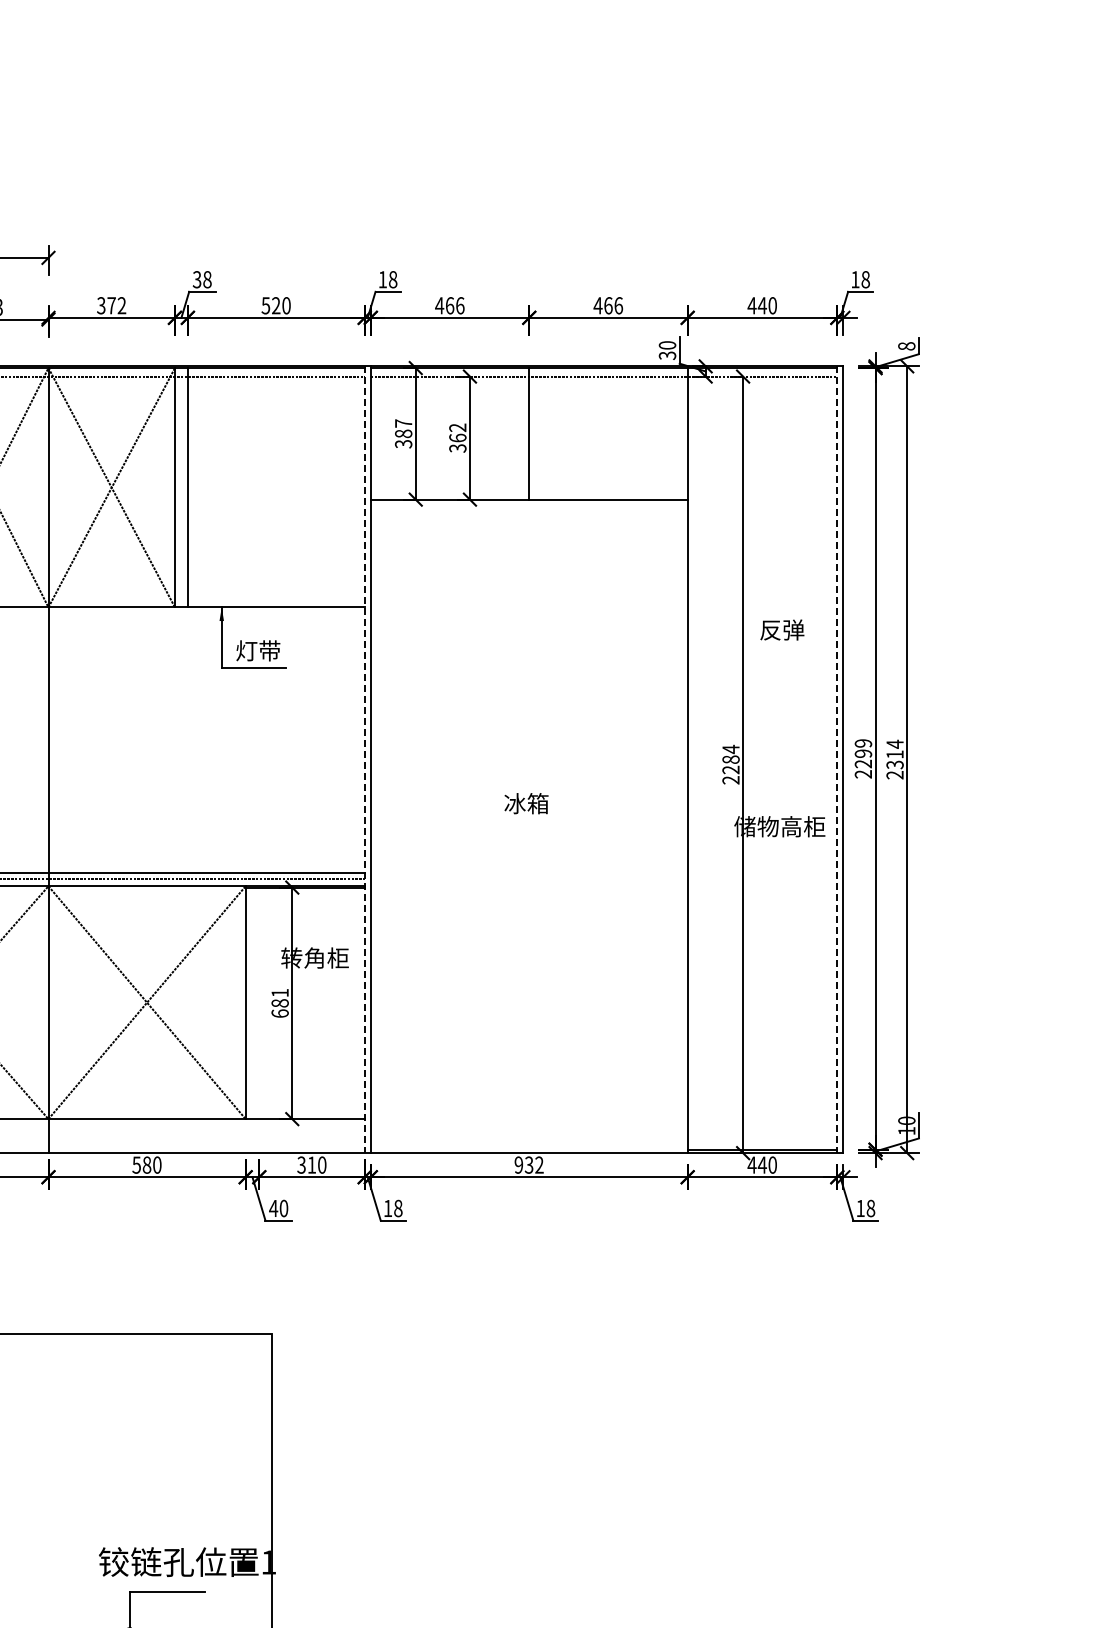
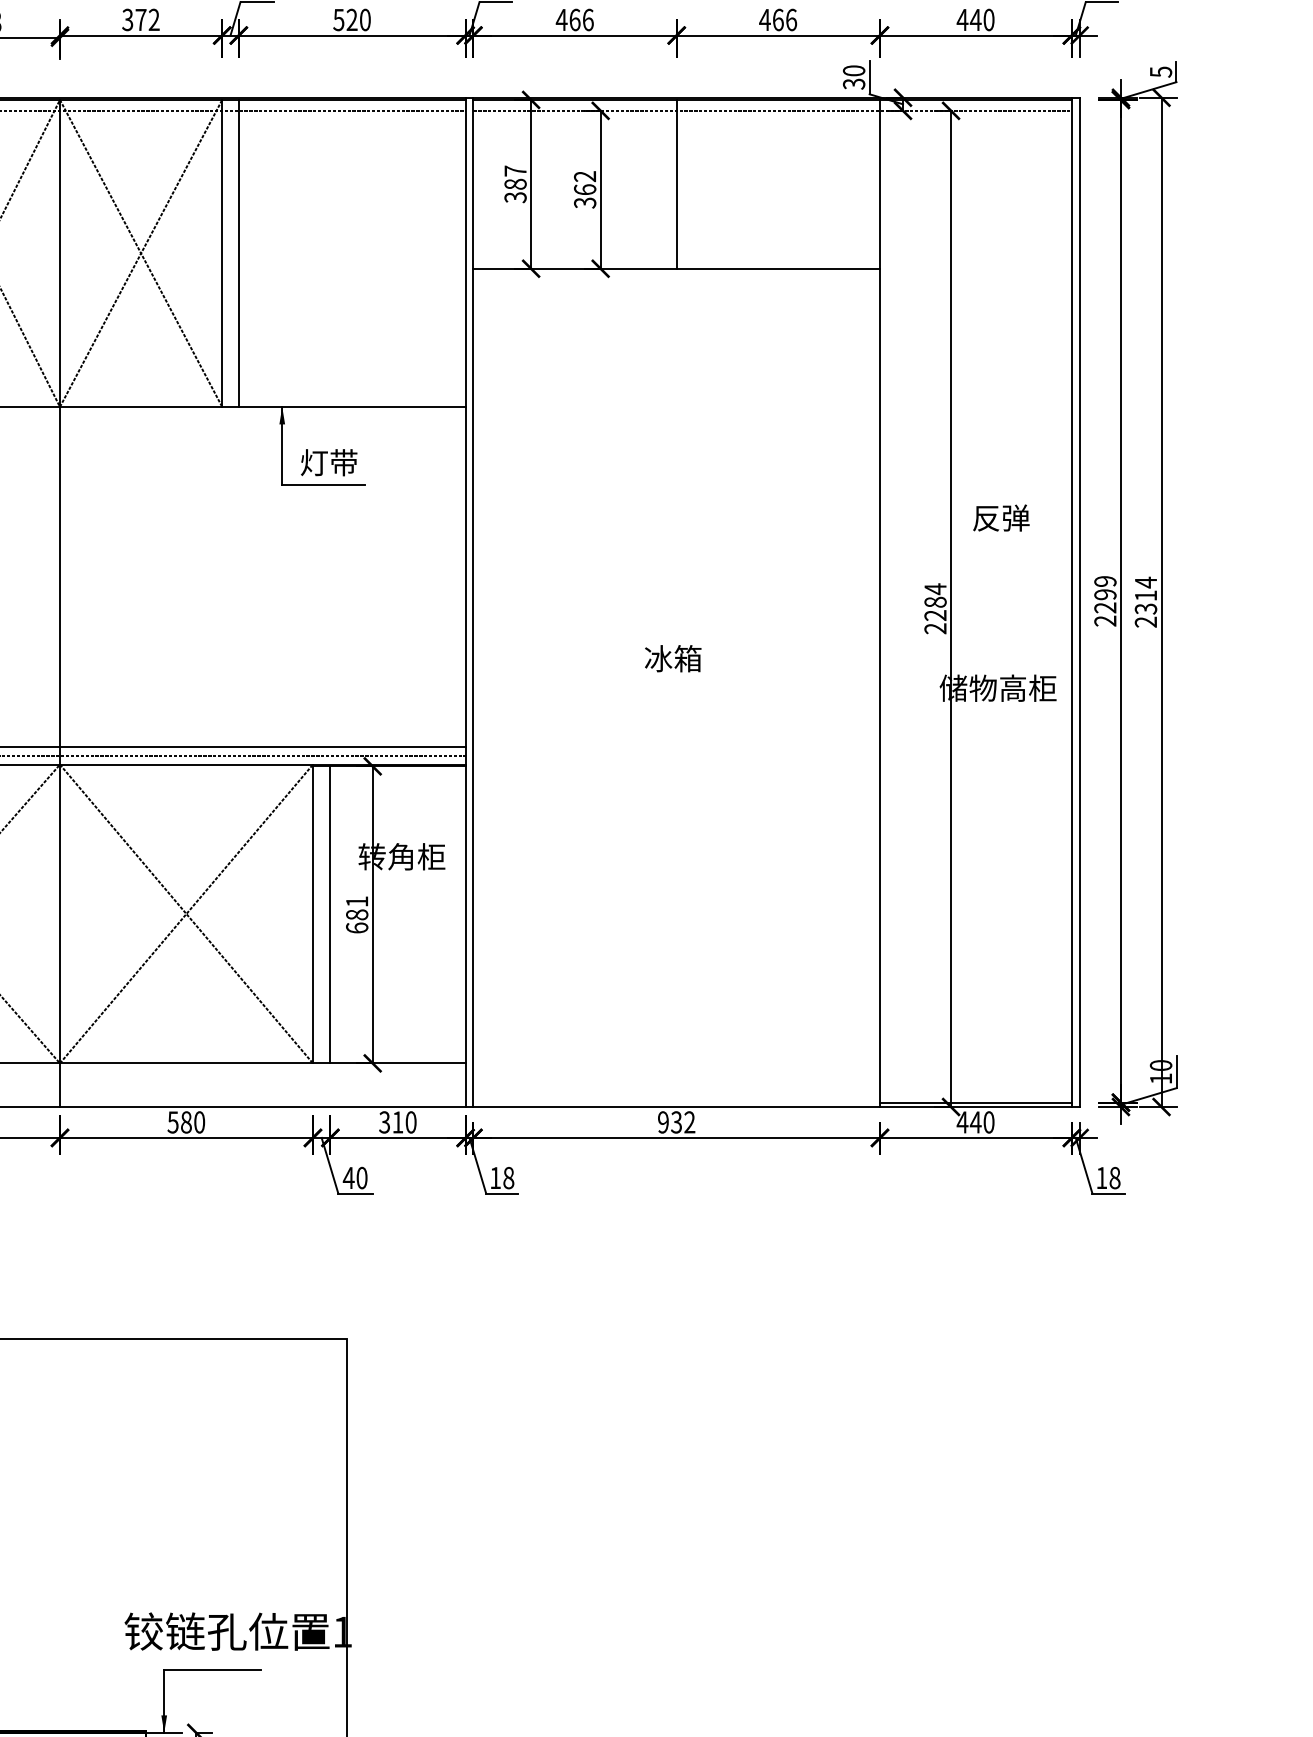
text: (906, 346) -> (1160, 72), 8 -> 5
text: (782, 629) -> (1001, 517), moved
line: (364, 760) -> (465, 603), dashed -> solid
line: (837, 760) -> (1072, 603), dashed -> solid
line: (259, 1003) -> (330, 915), added

